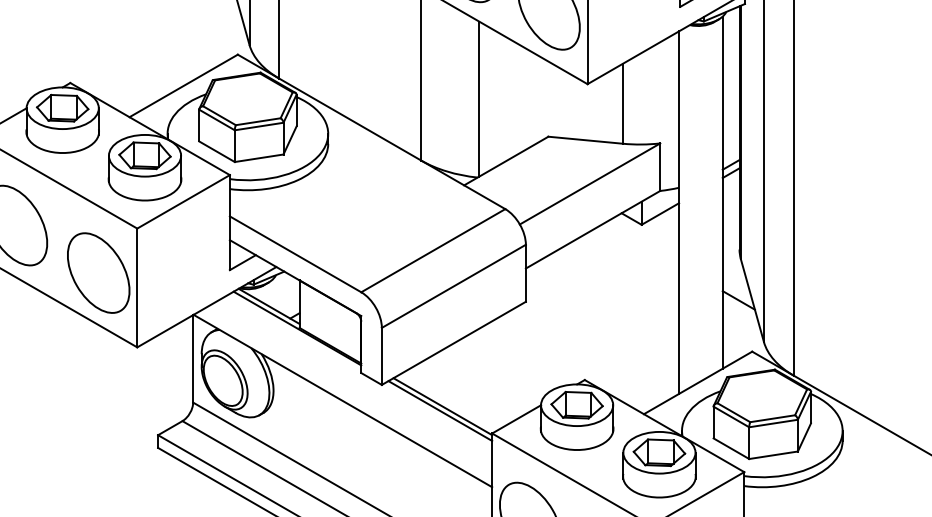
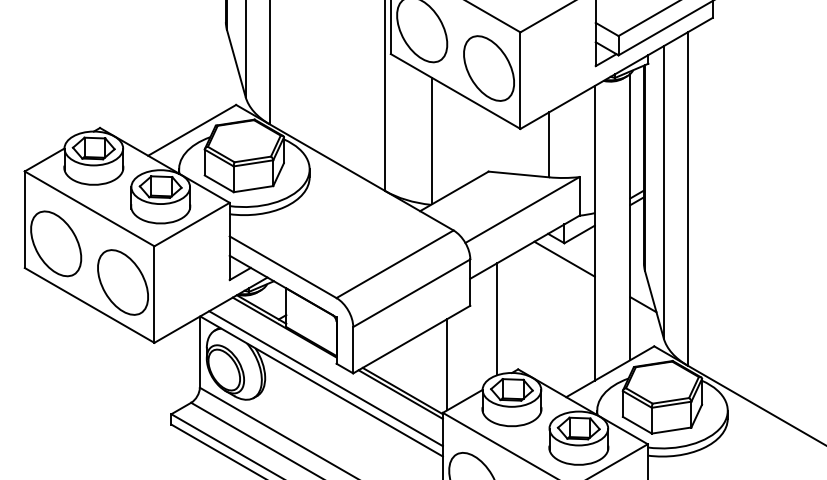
line: (641, 243) -> (564, 258), added
line: (559, 318) -> (497, 319), added
line: (497, 374) -> (447, 364), added
line: (347, 391) -> (325, 378), added

